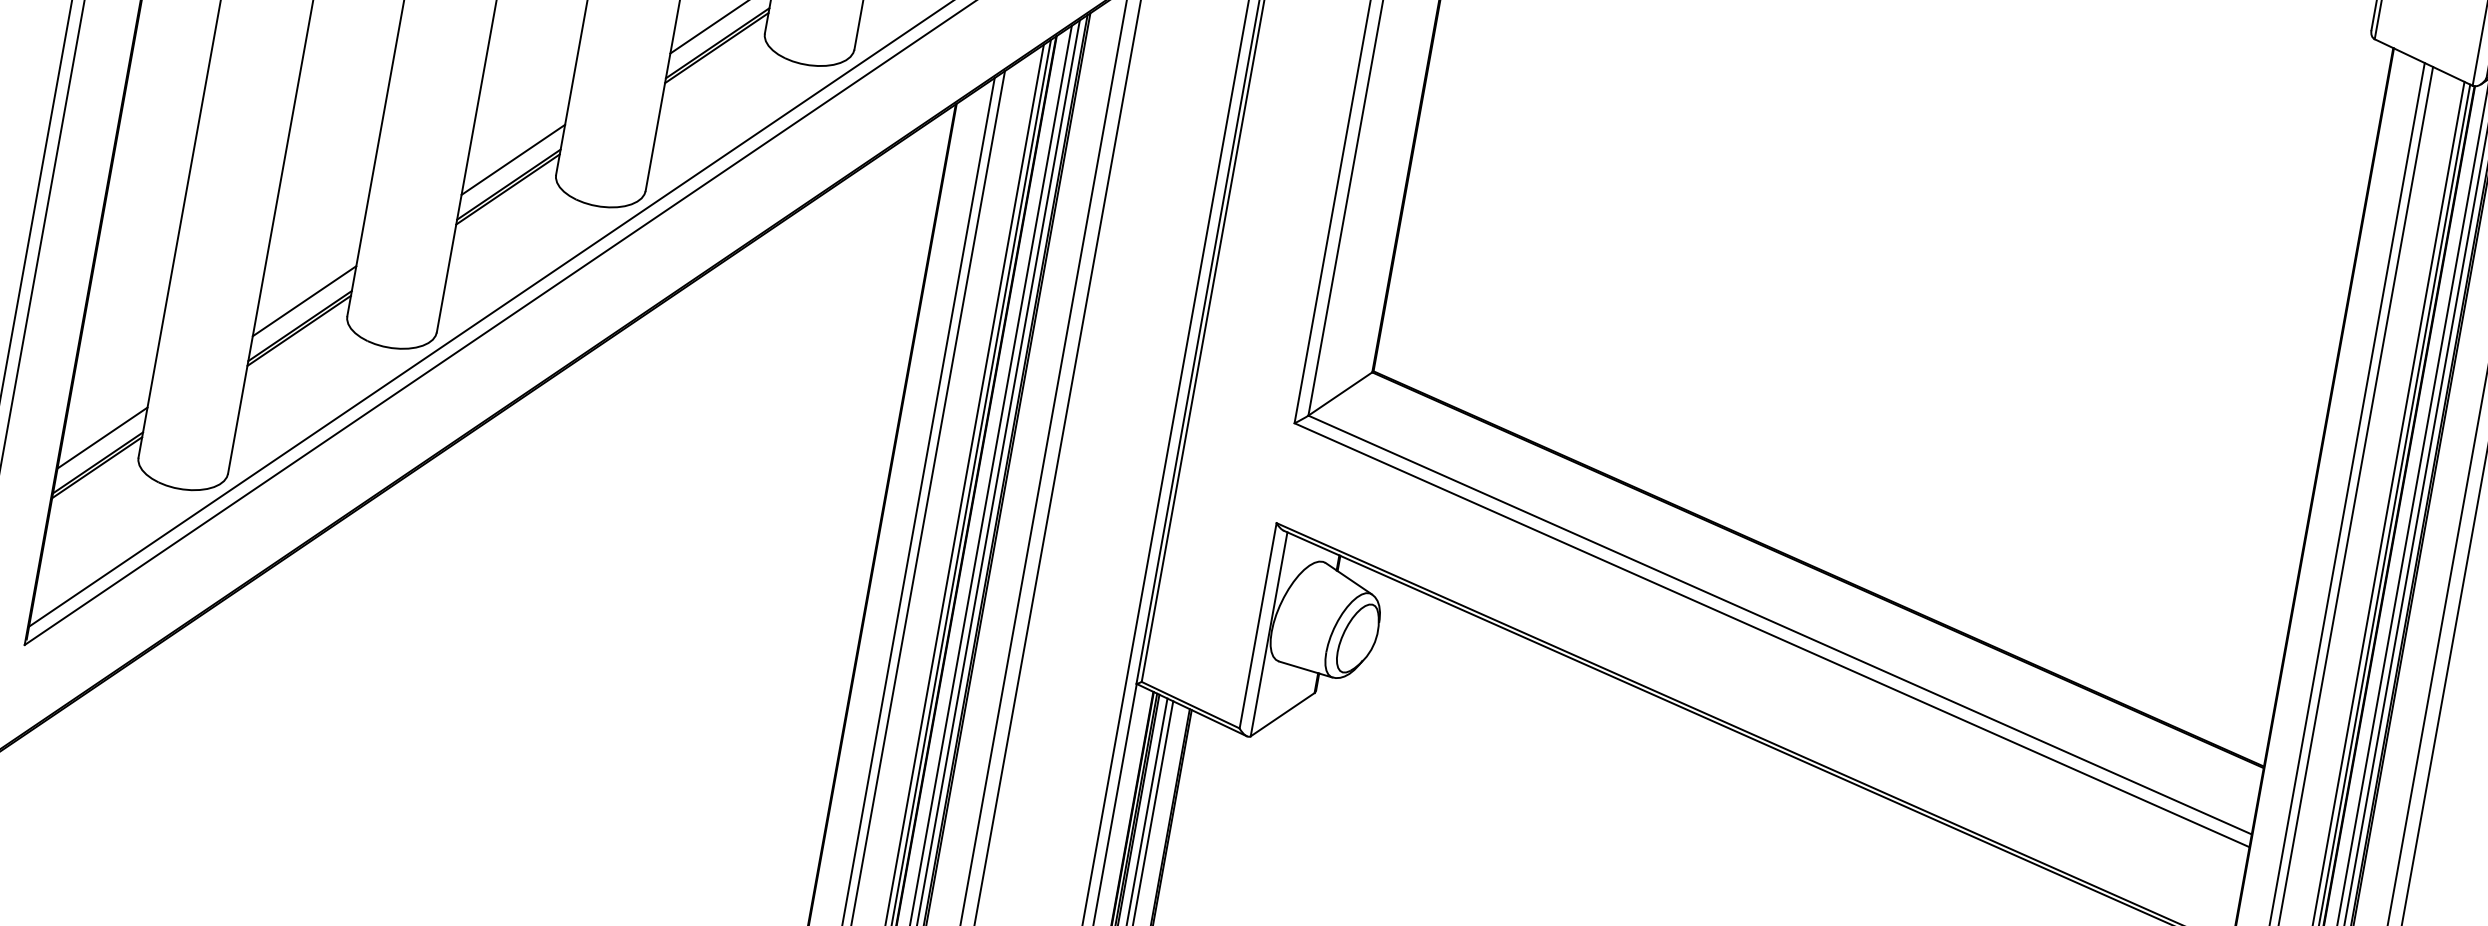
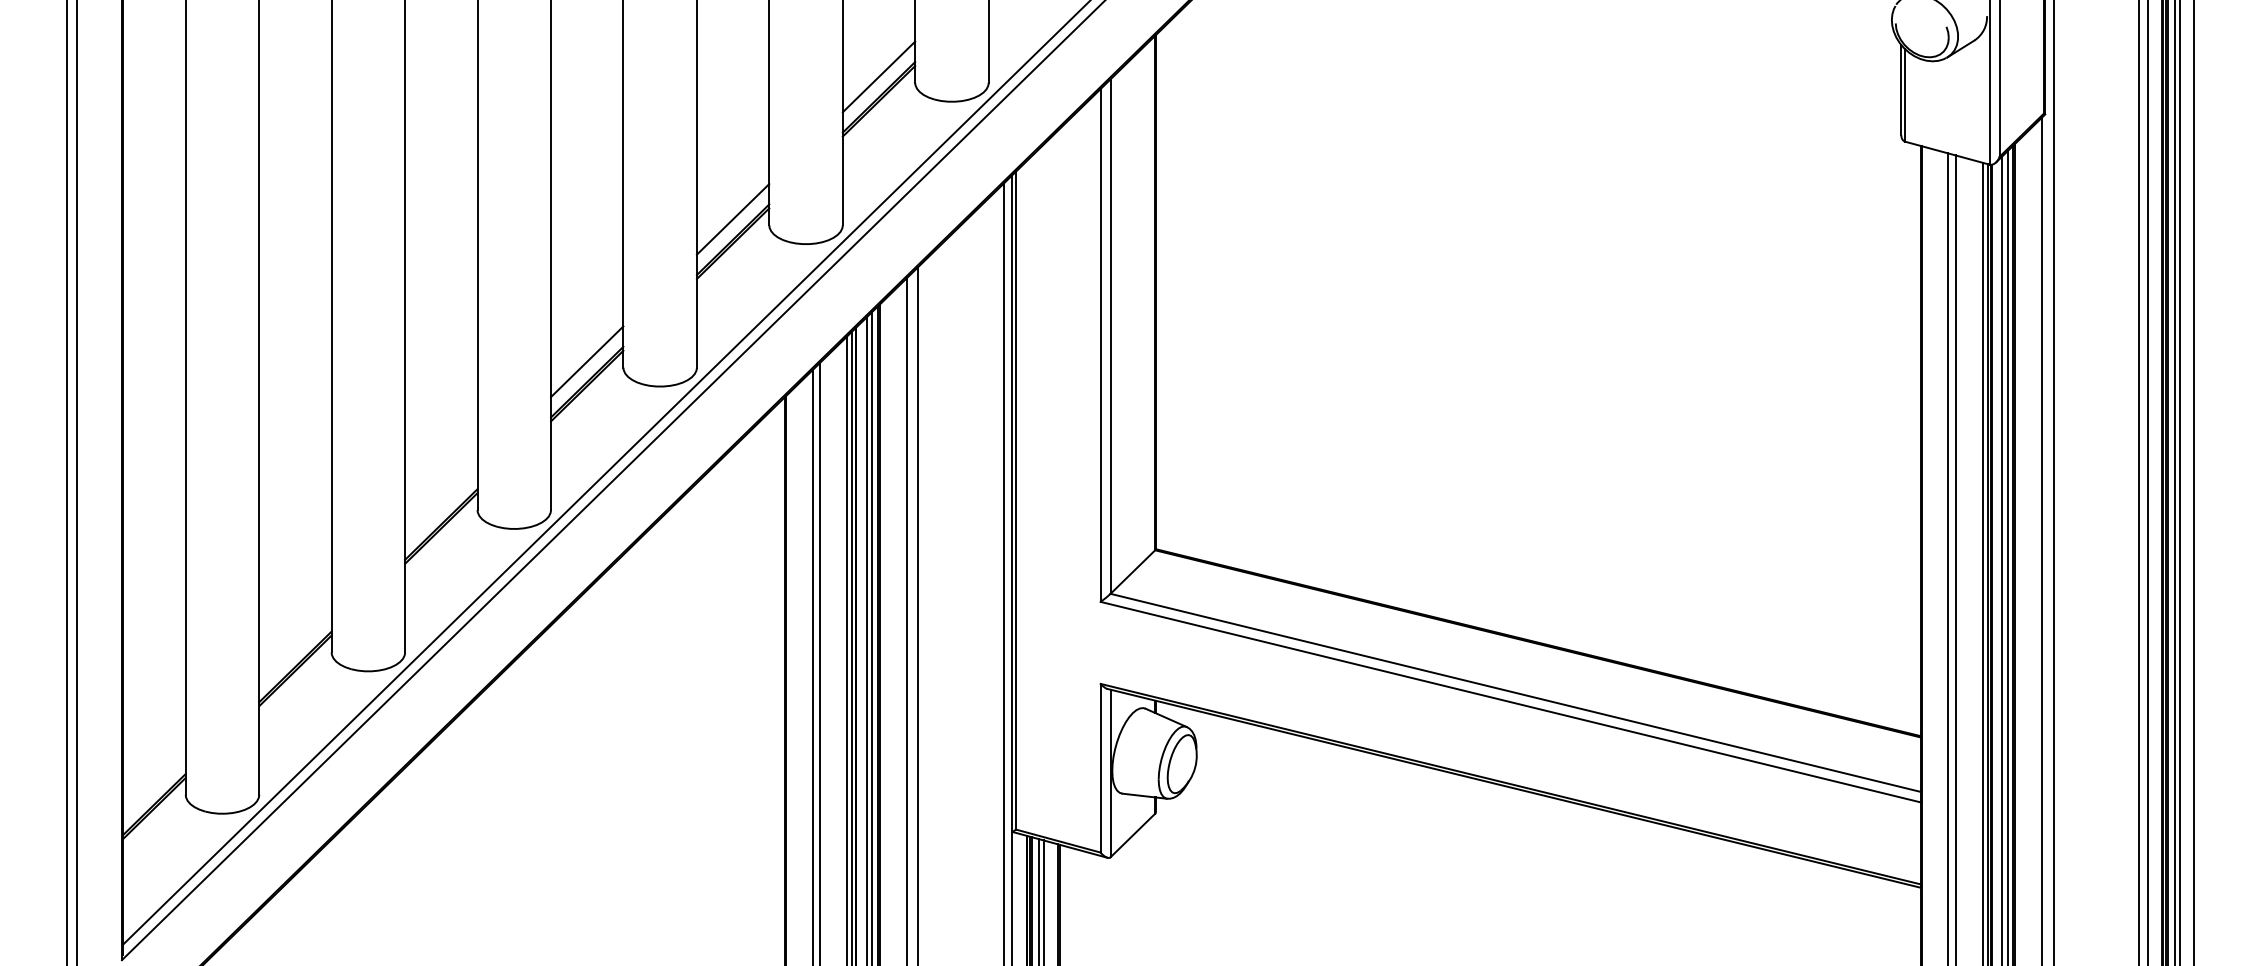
line: (513, 159) -> (441, 503), removed
line: (304, 301) -> (295, 646), removed
line: (101, 438) -> (153, 784), removed

